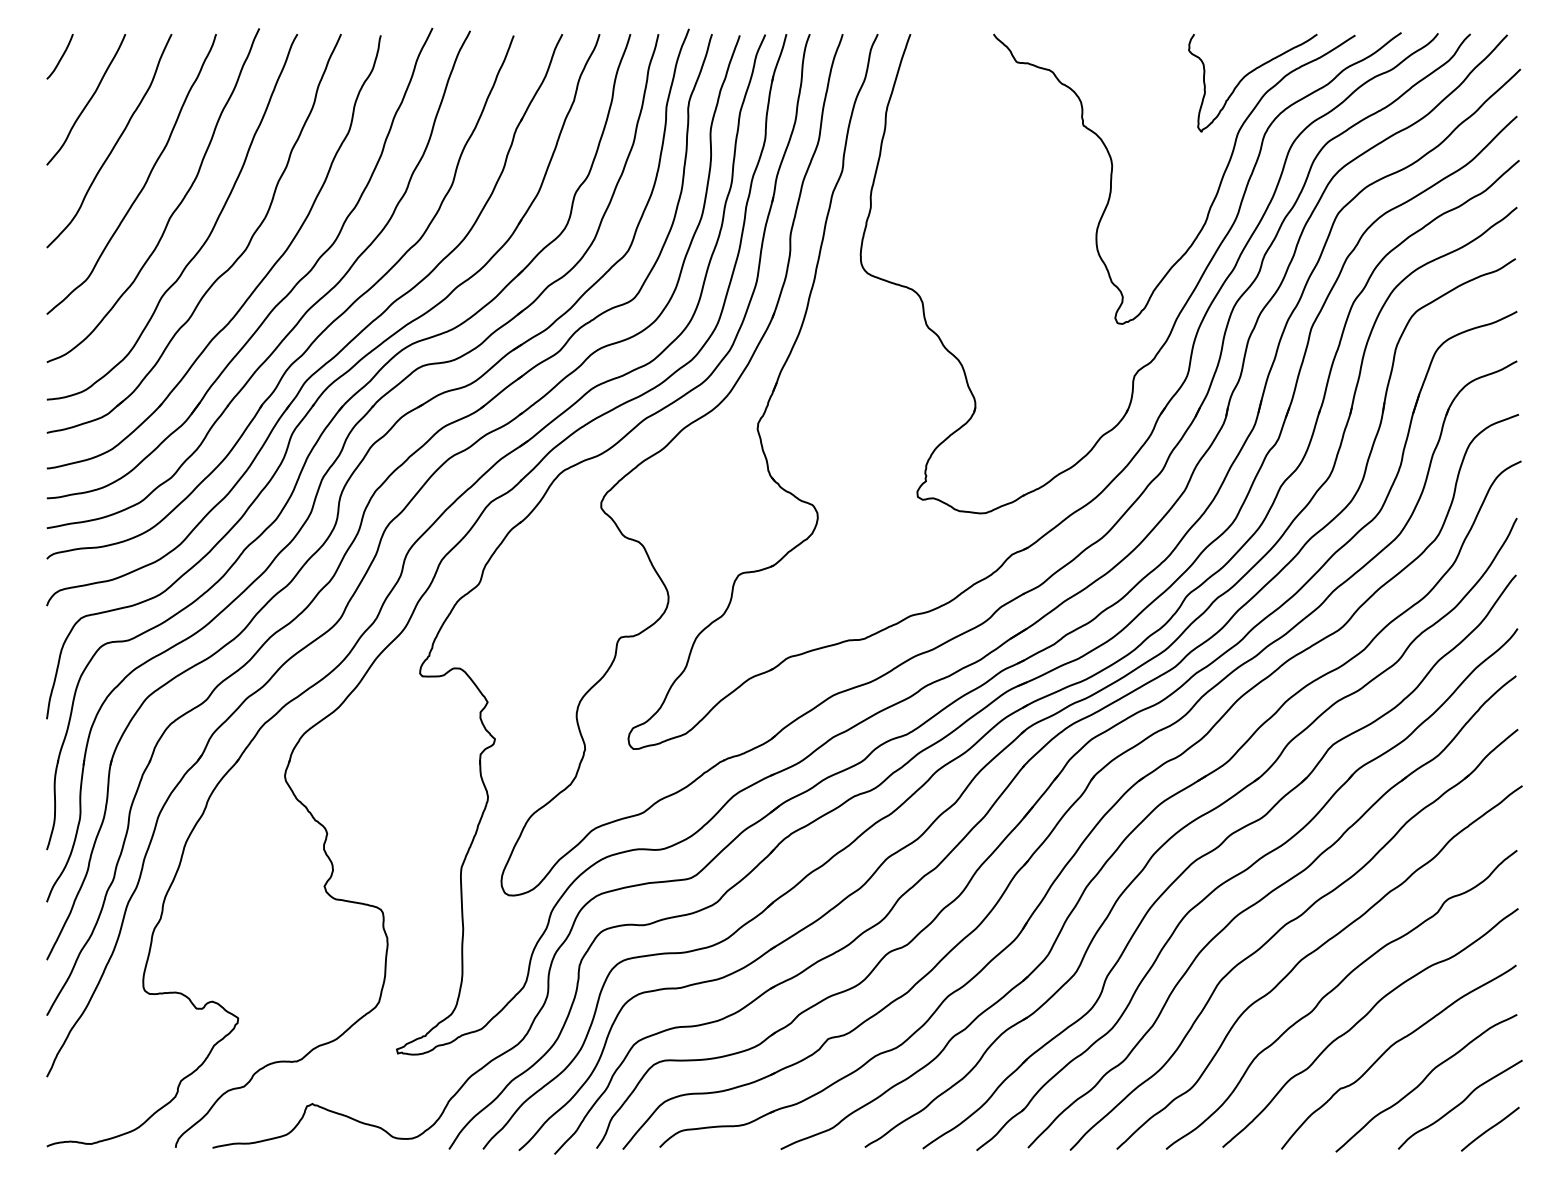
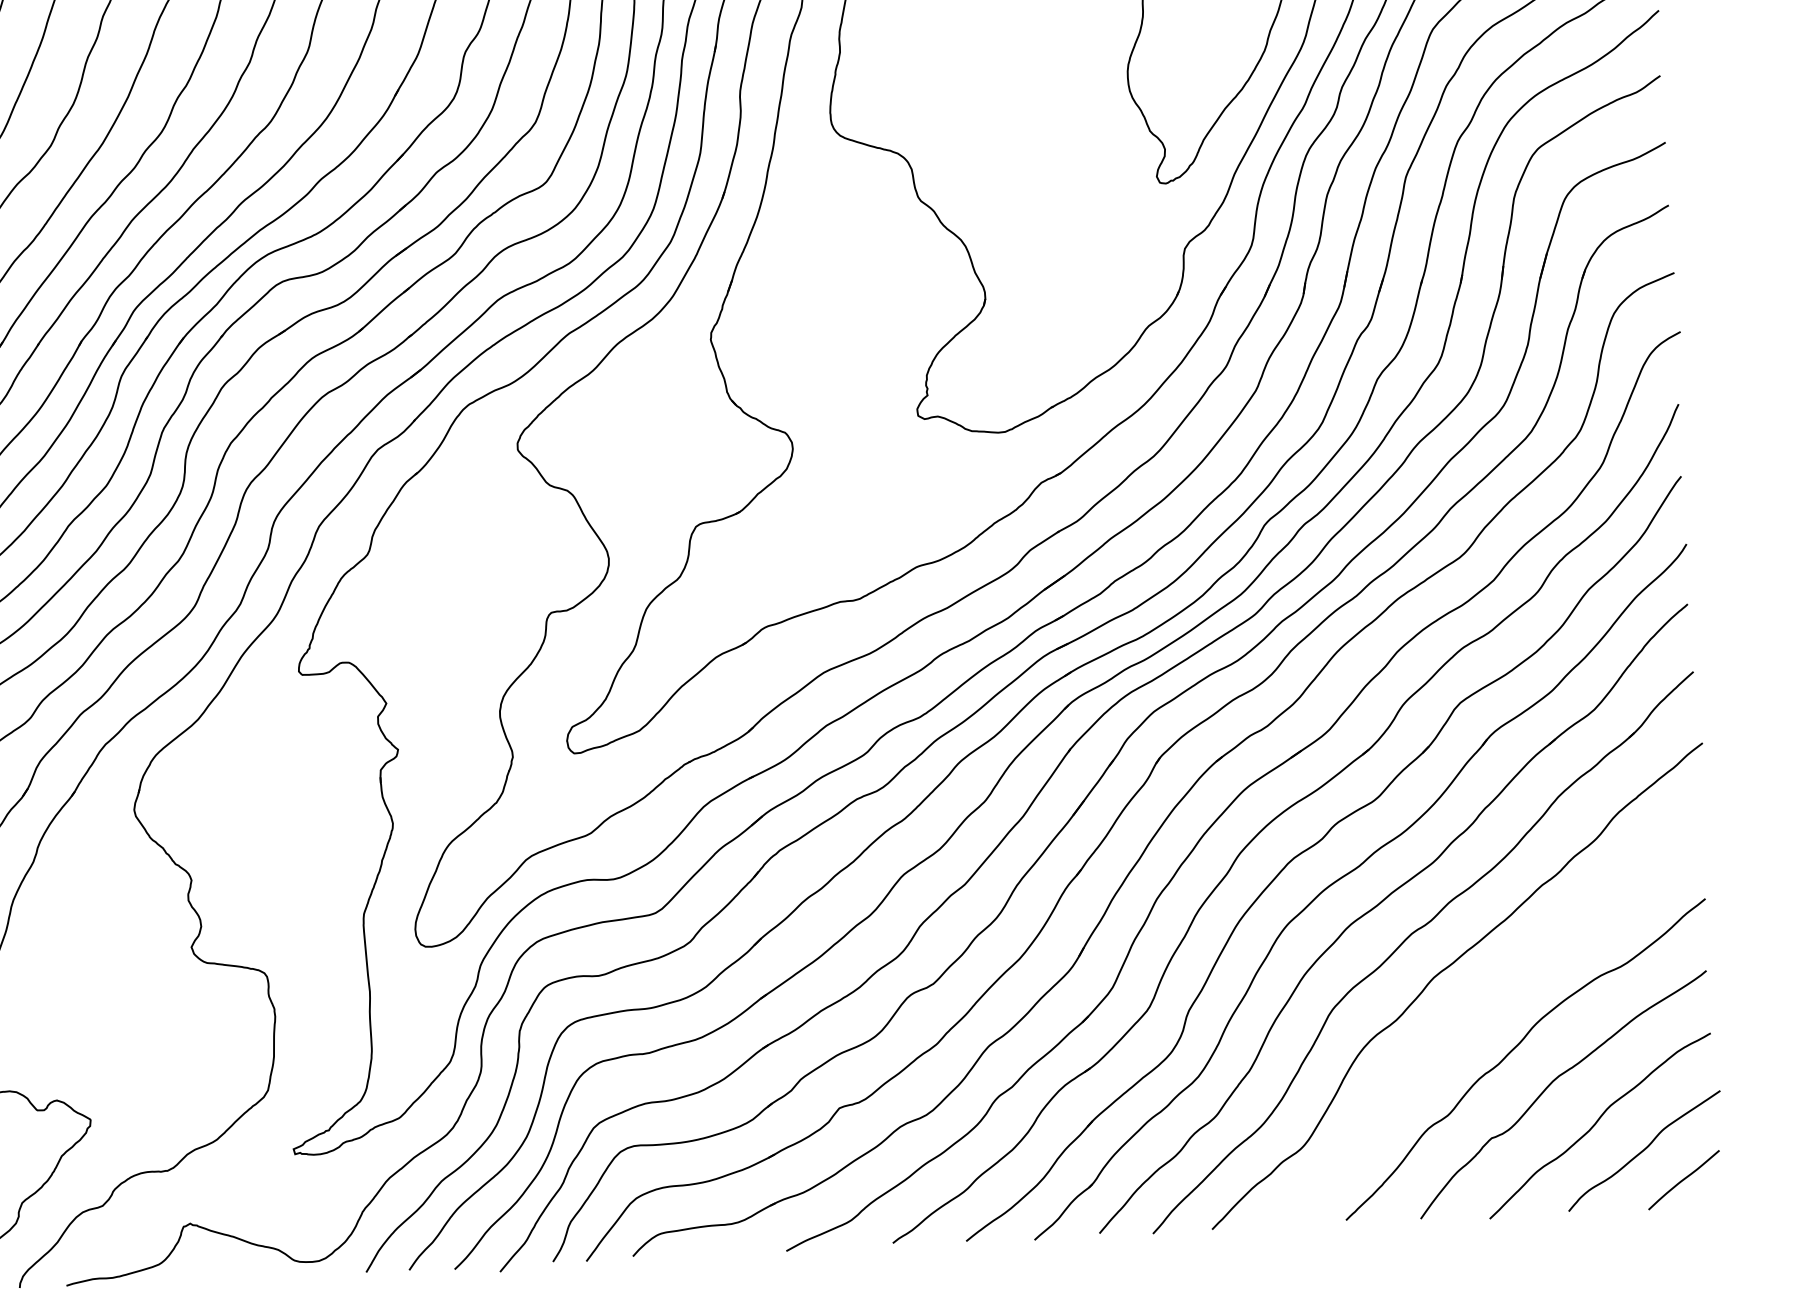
curve: (1333, 990) -> (1476, 1014), removed

